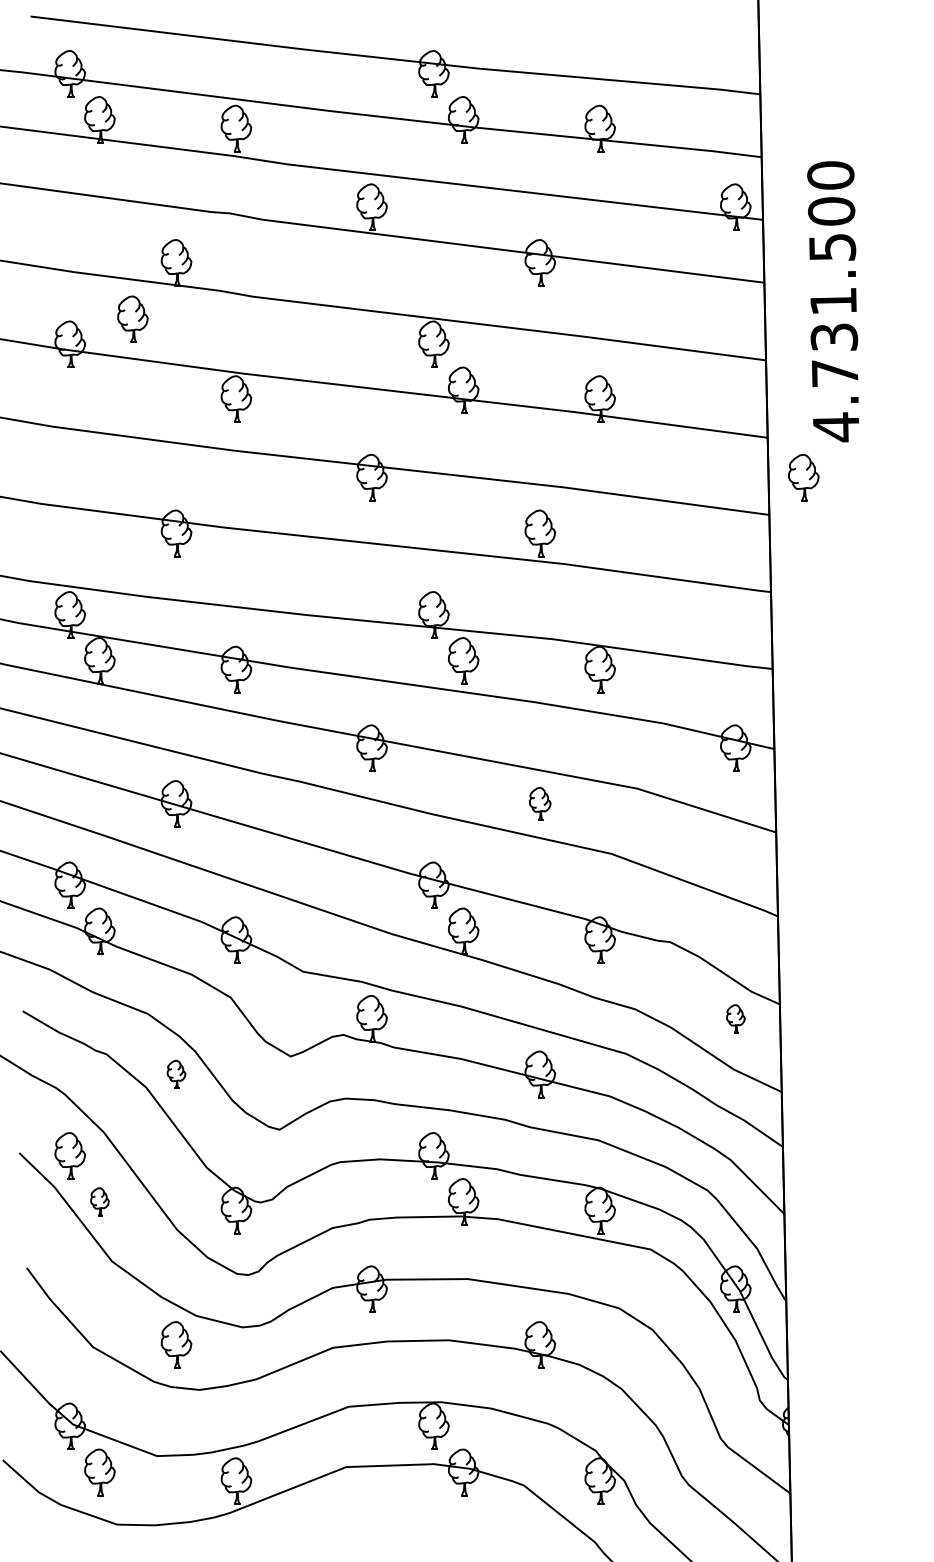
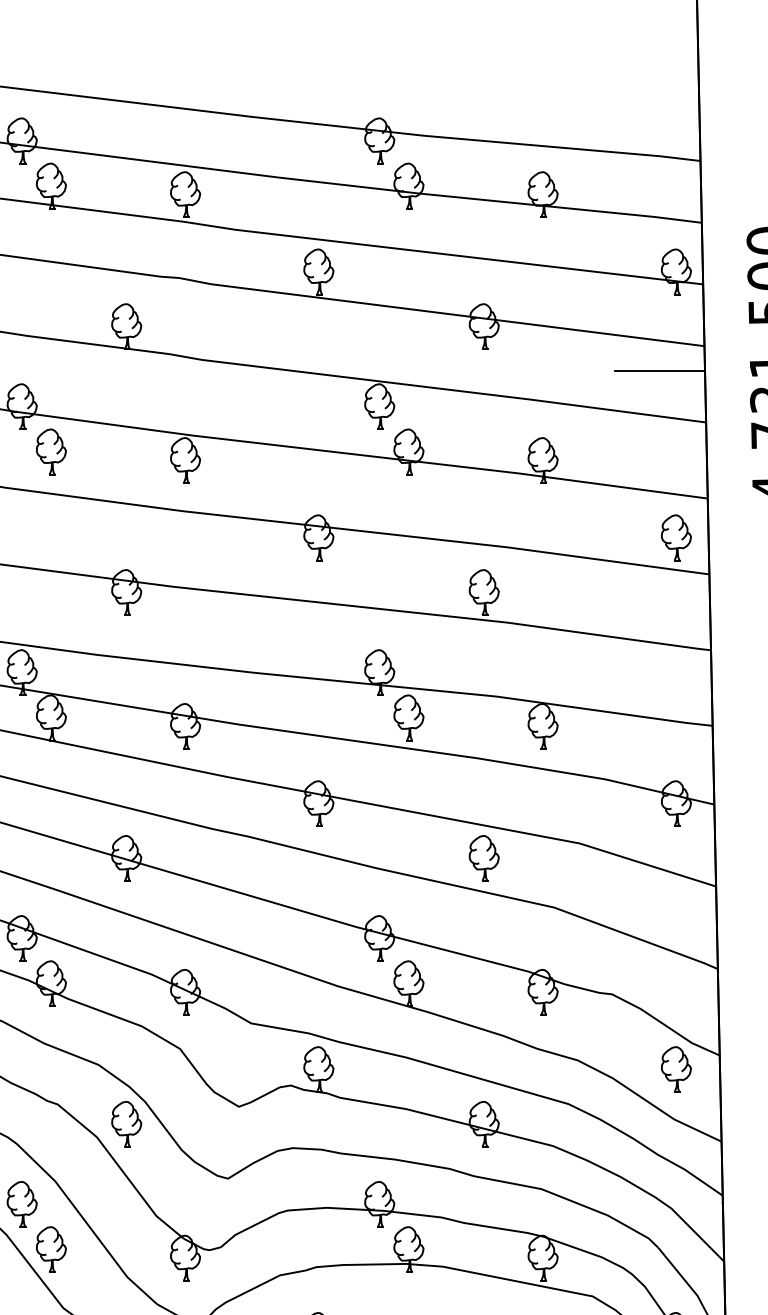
line: (718, 308) -> (659, 371), added
part: (132, 318) -> (50, 451), moved
part: (803, 477) -> (676, 537), moved
part: (539, 803) -> (483, 858), size x1.43
part: (735, 1018) -> (676, 1069), size x1.67
part: (176, 1074) -> (126, 1124), size x1.67
part: (99, 1201) -> (50, 1249), size x1.67

